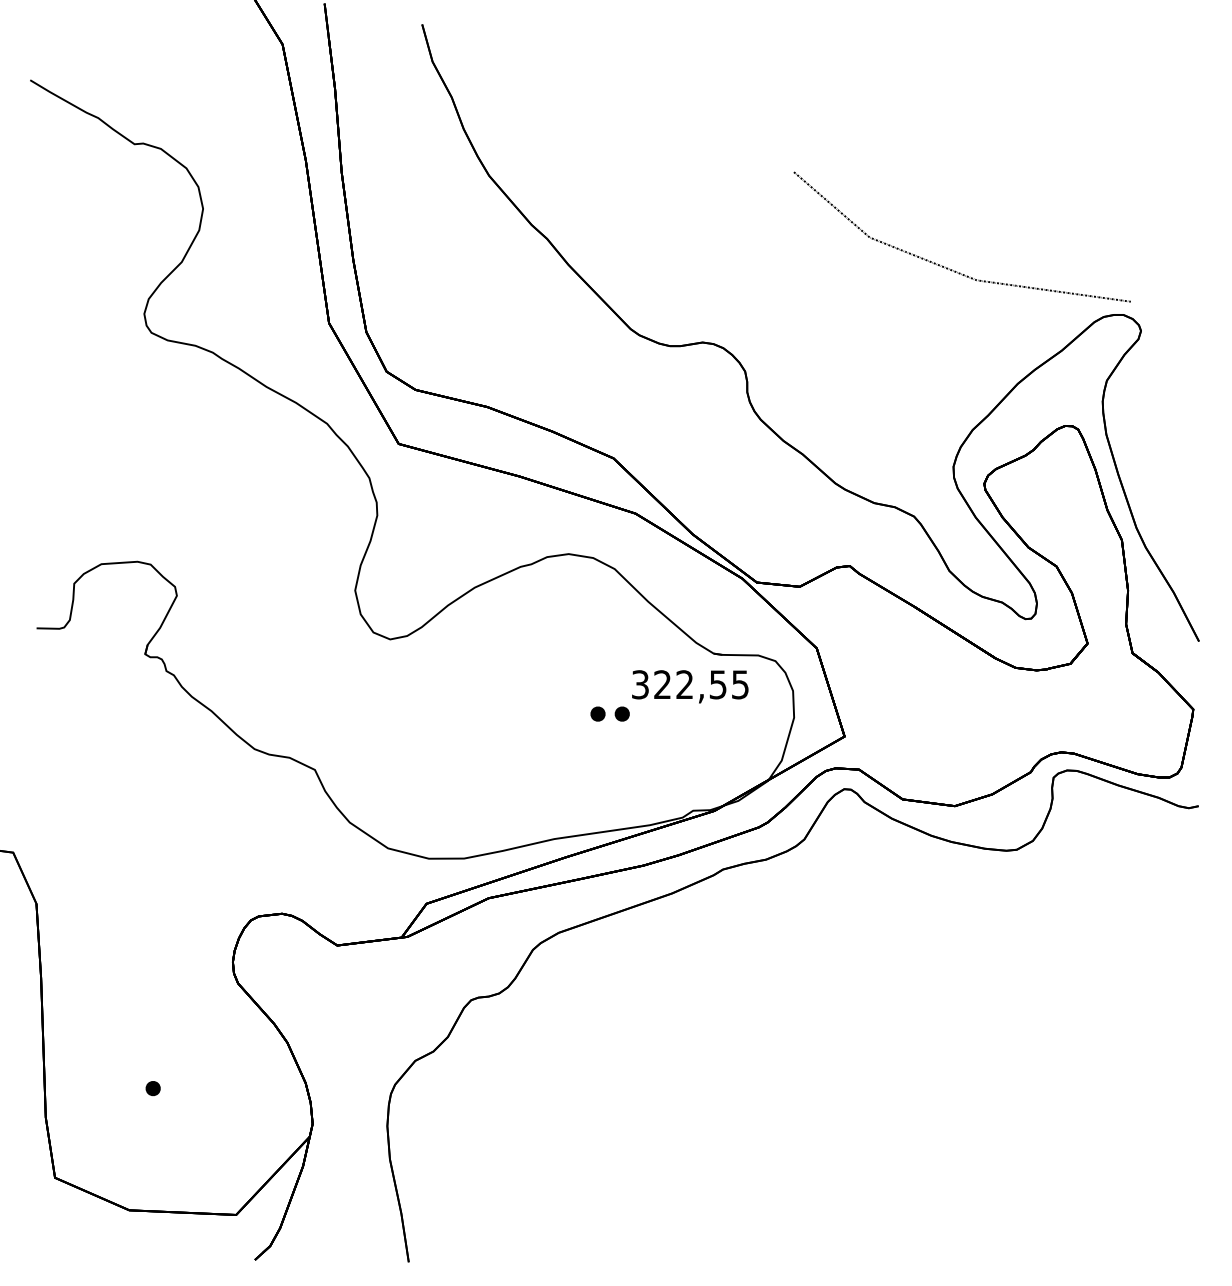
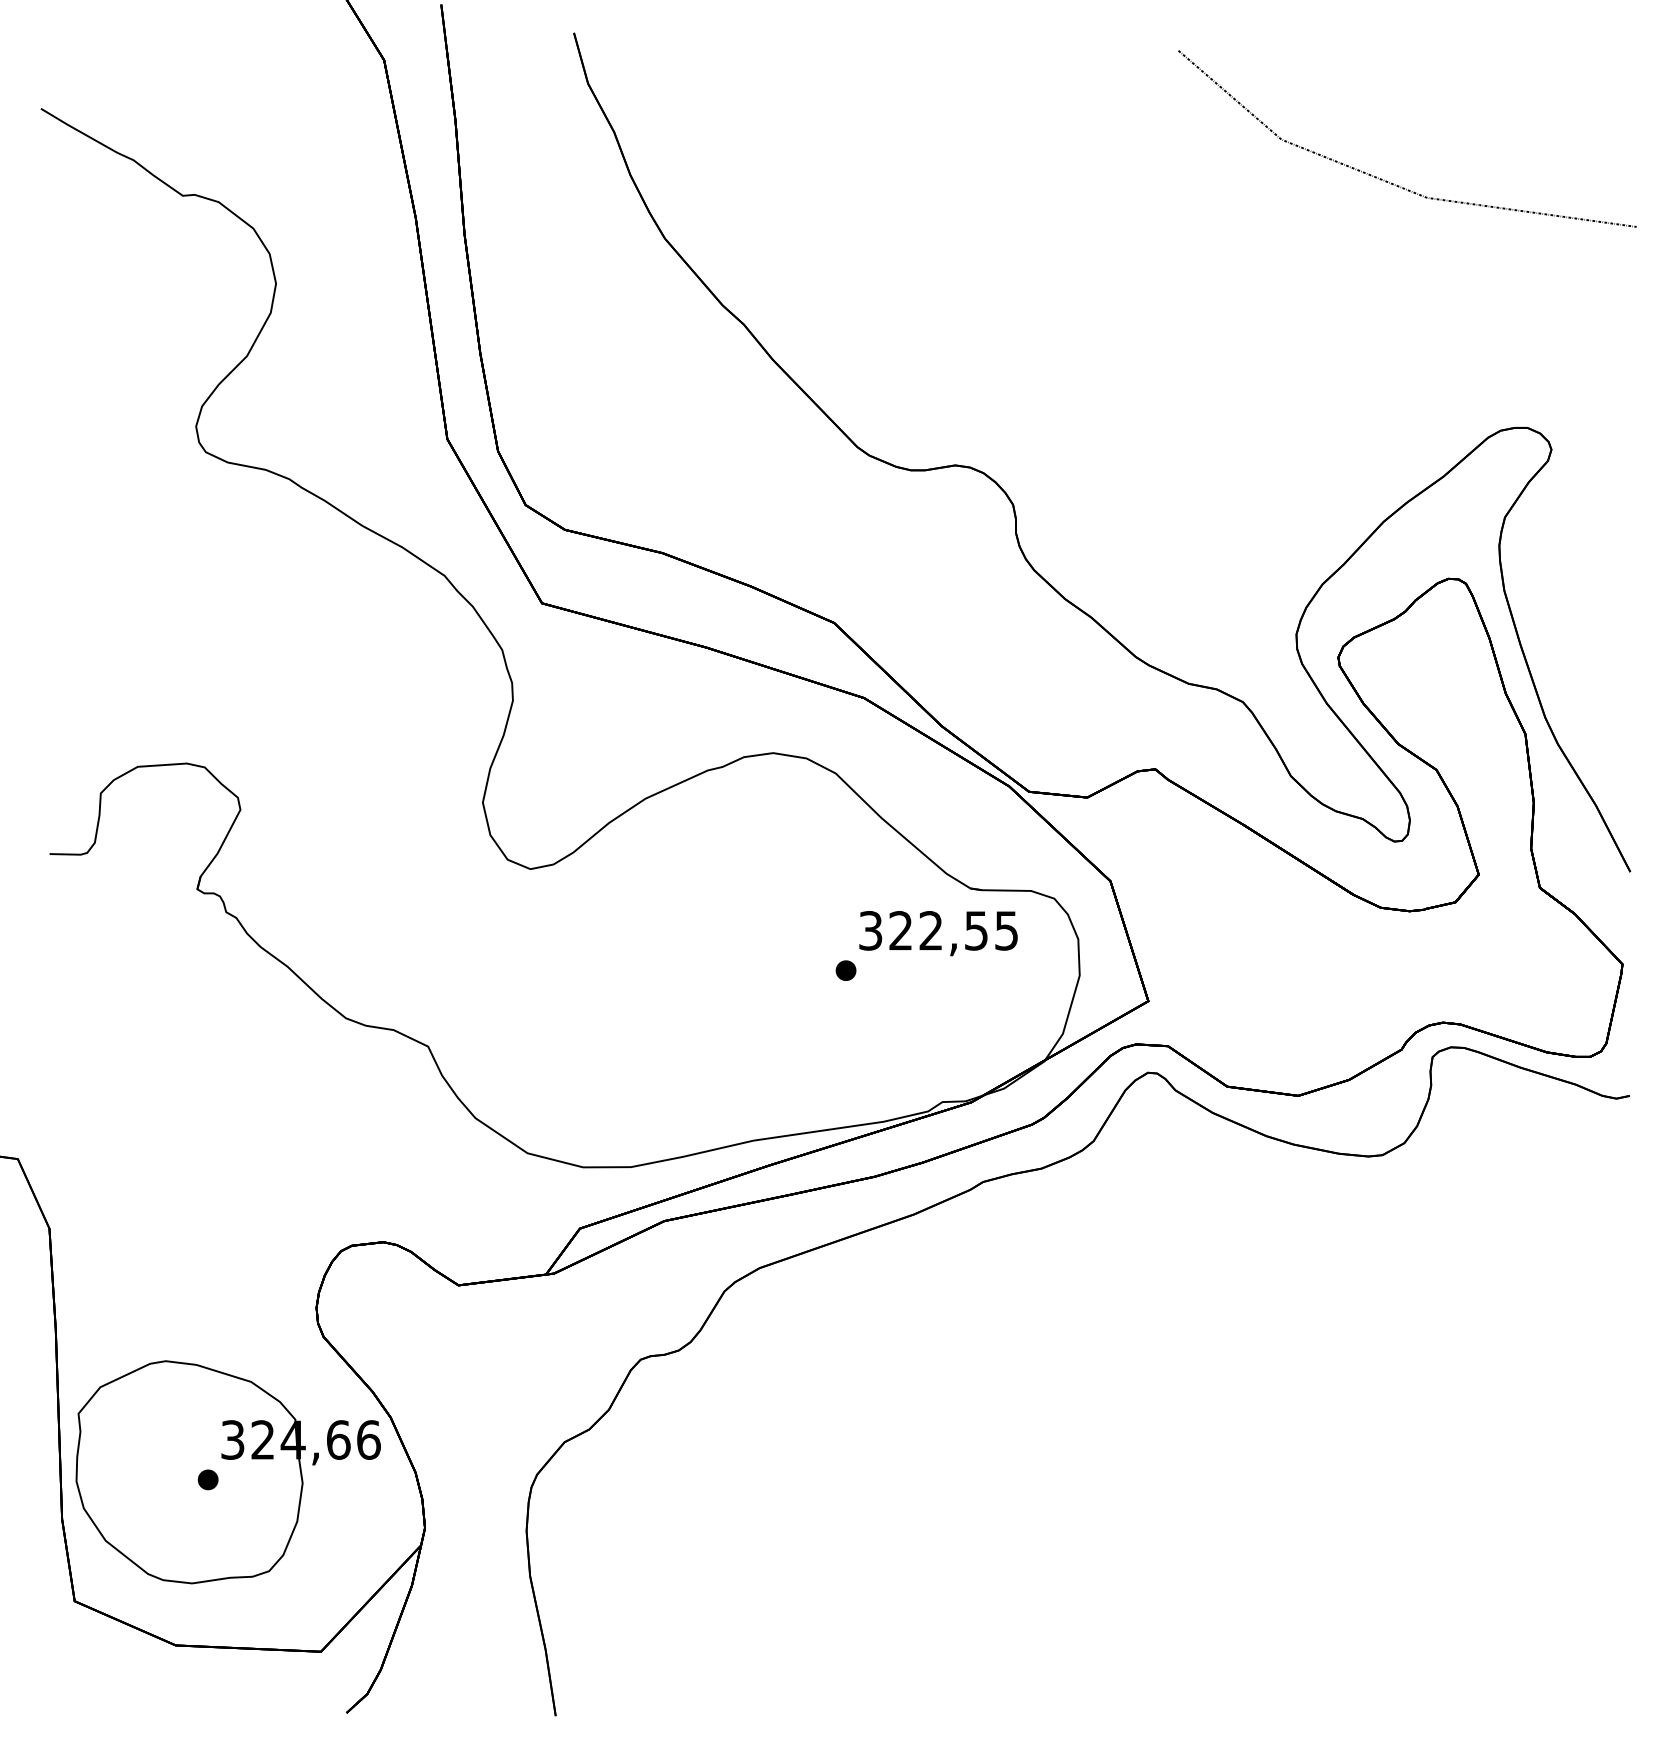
curve: (950, 269) -> (1391, 182), moved
part: (597, 713) -> (812, 970), removed
part: (167, 1083) -> (227, 1472), added

